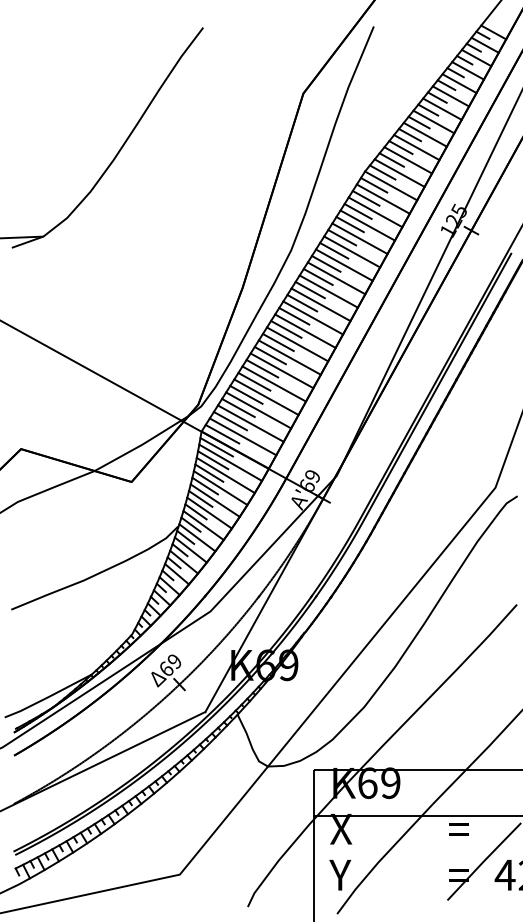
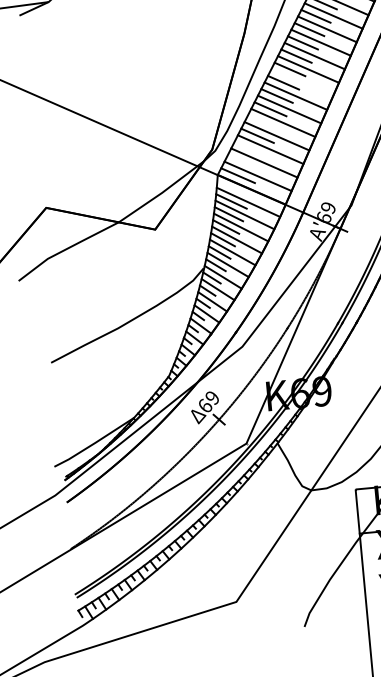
line: (297, 344) -> (302, 82), removed
line: (254, 381) -> (264, 122), removed
line: (238, 407) -> (251, 148), removed
line: (229, 420) -> (243, 161), removed
line: (216, 447) -> (233, 188), removed

